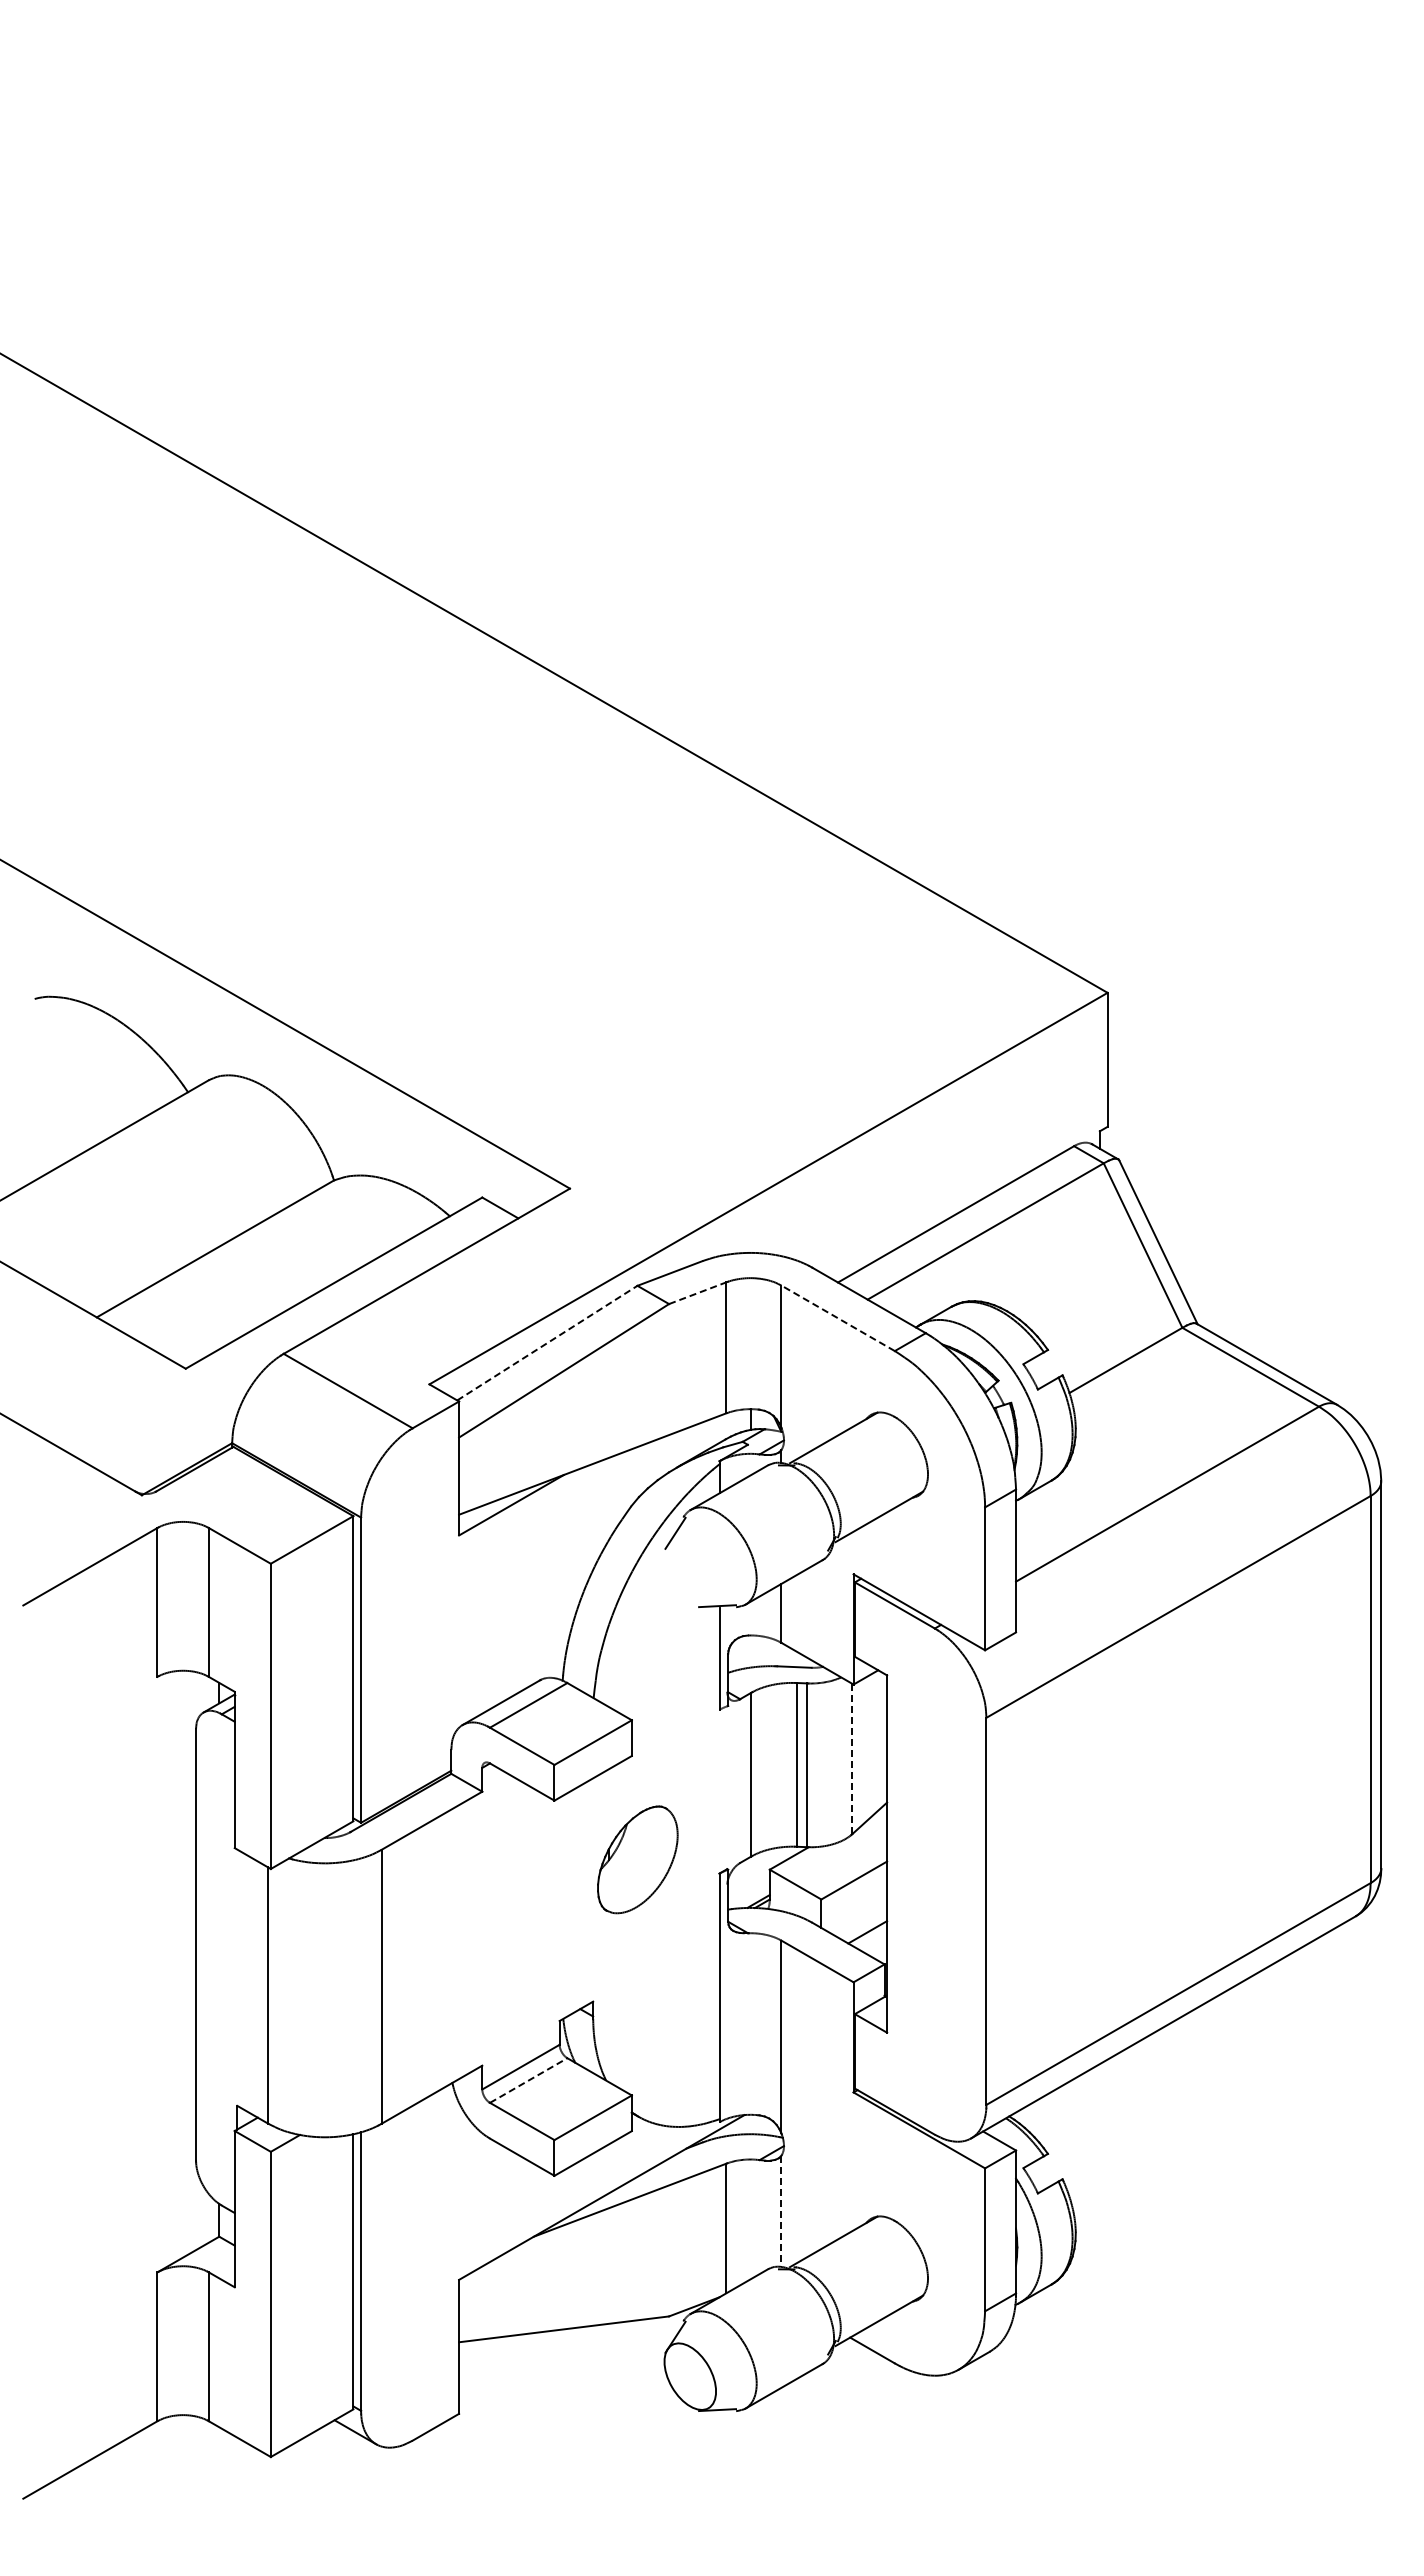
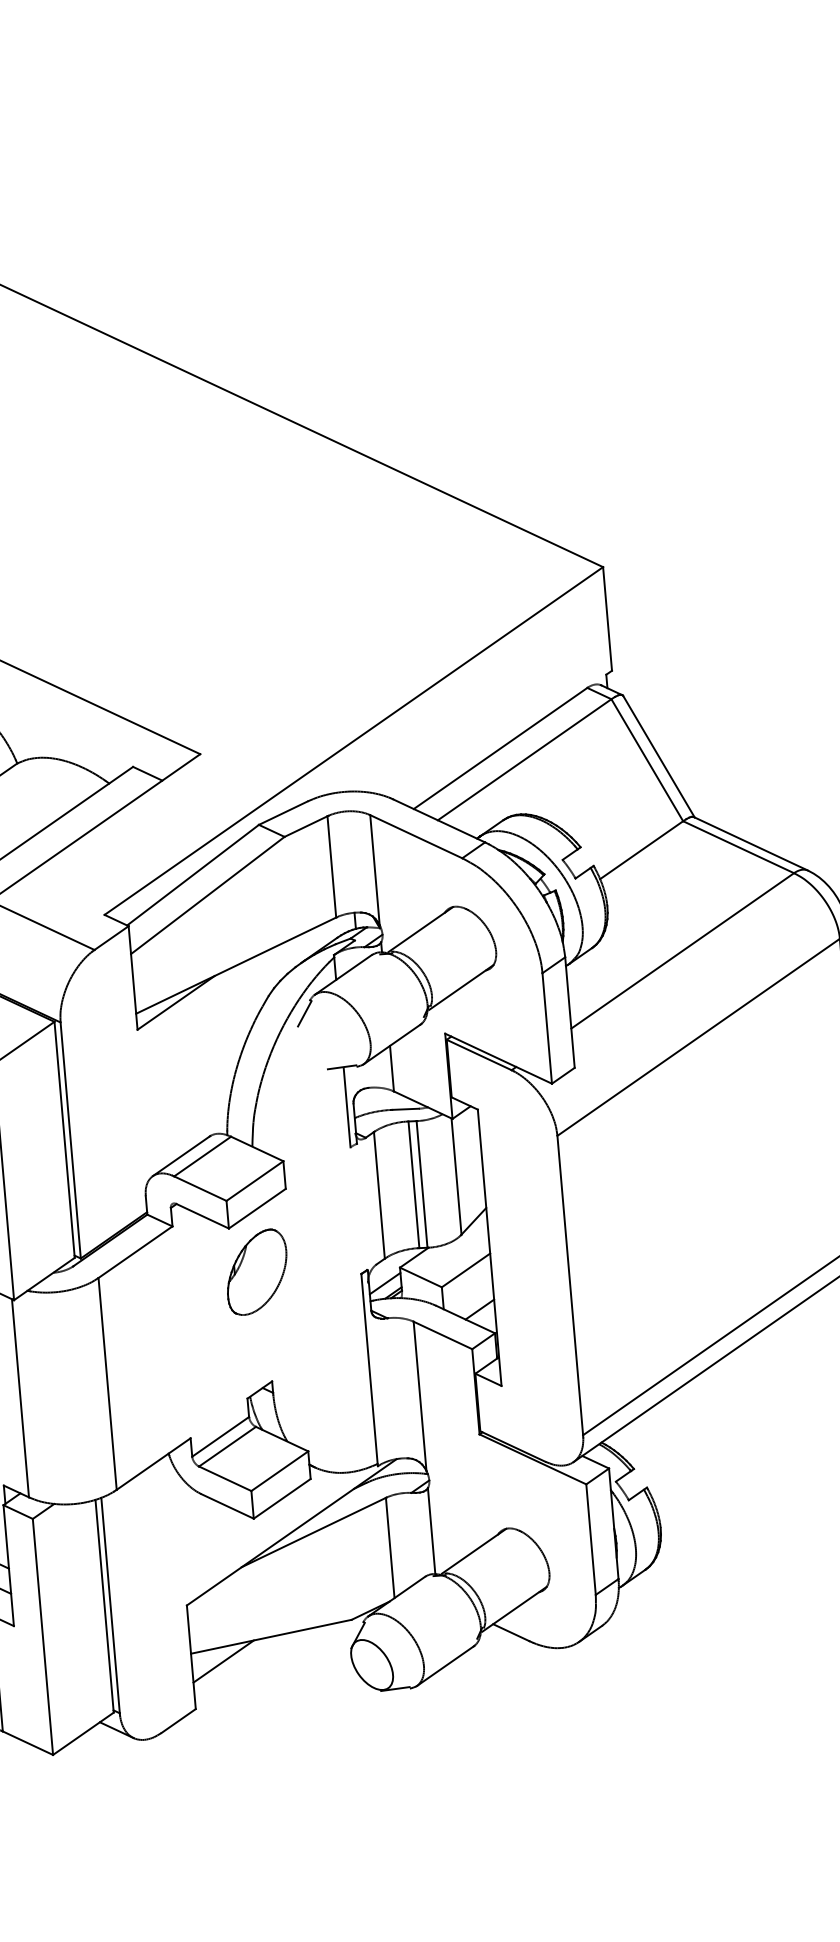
line: (697, 1293) -> (305, 826), dashed -> solid
line: (837, 1318) -> (415, 836), dashed -> solid
line: (547, 1343) -> (193, 875), dashed -> solid
line: (852, 1759) -> (456, 1176), dashed -> solid
part: (637, 1859) -> (256, 1271), moved
line: (748, 1888) -> (384, 1283), added
line: (528, 2080) -> (227, 1446), dashed -> solid
line: (781, 2211) -> (431, 1531), dashed -> solid
line: (500, 2355) -> (223, 1661), added

